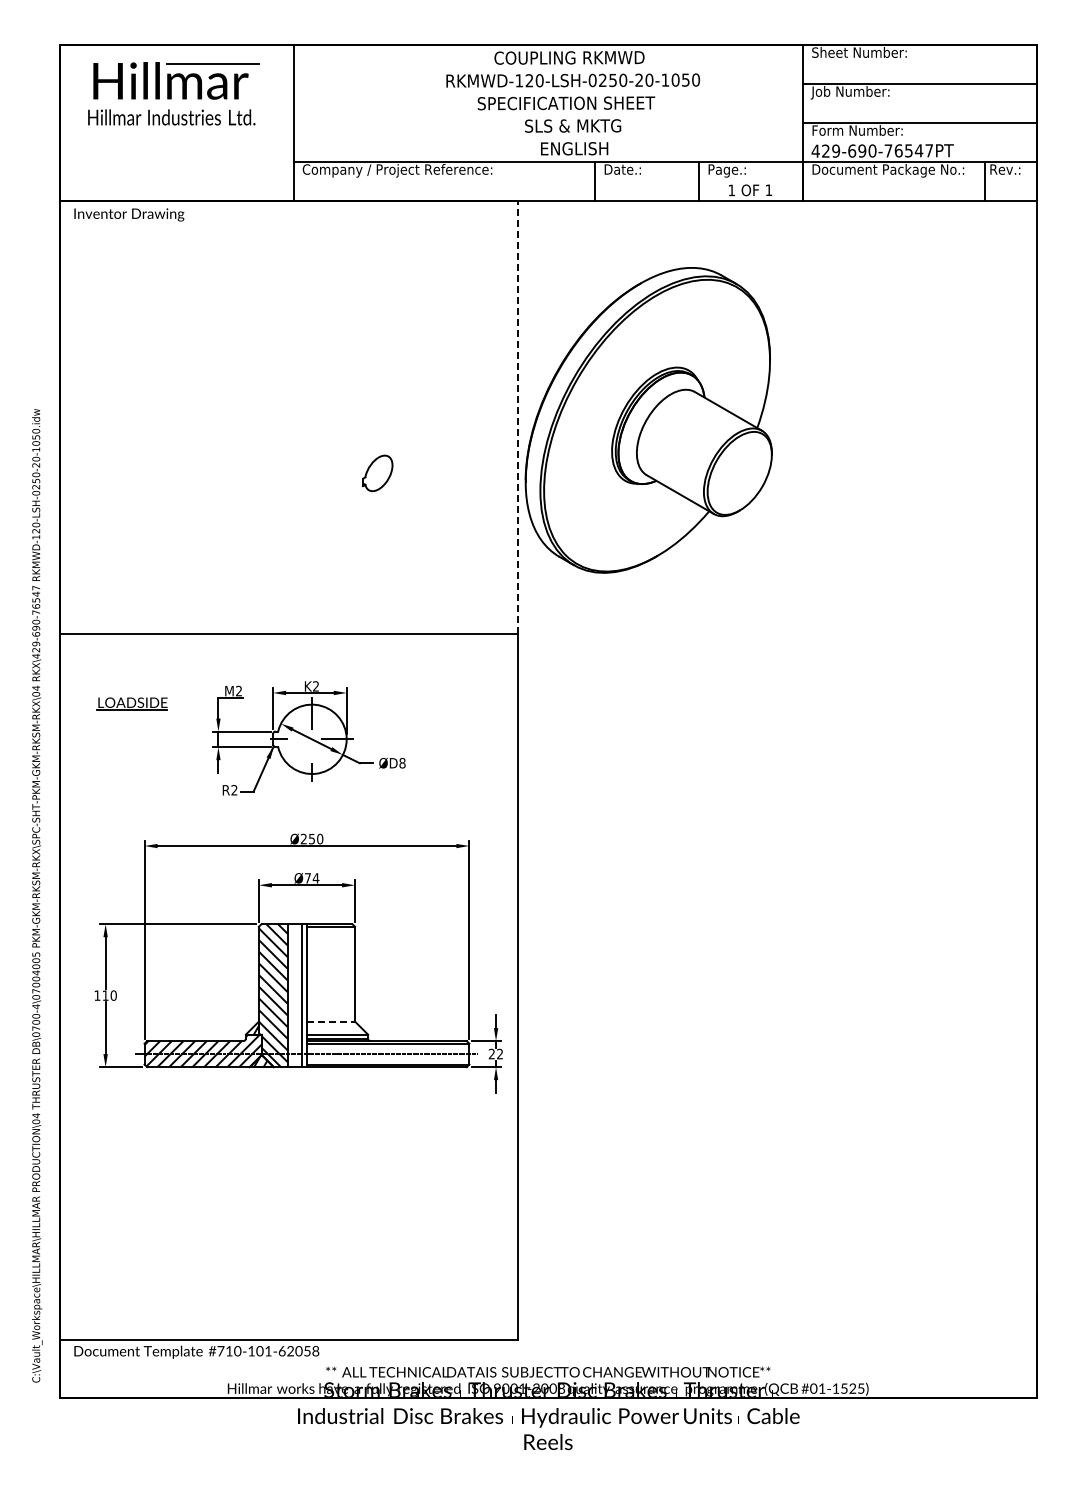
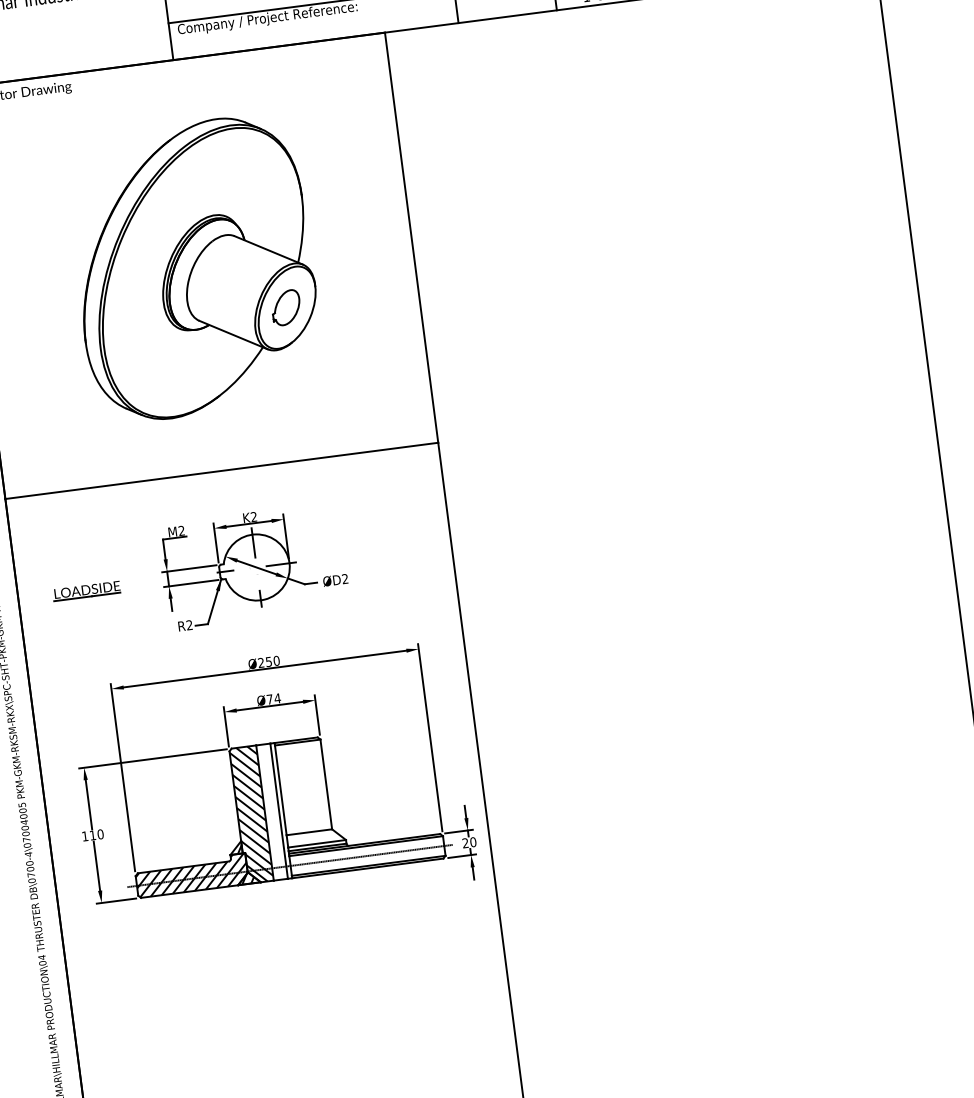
line: (517, 417) -> (411, 237), dashed -> solid
part: (648, 420) -> (194, 268), moved
part: (131, 703) -> (86, 590), moved
text: (402, 763) -> (345, 579), ØD8 -> ØD2
line: (331, 1021) -> (309, 832), dashed -> solid
text: (499, 1054) -> (472, 842), 22 -> 20

